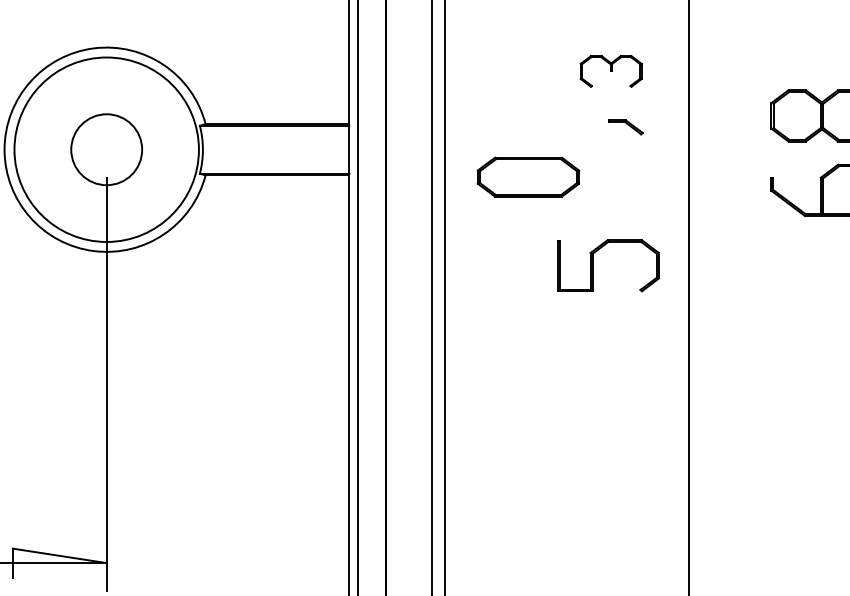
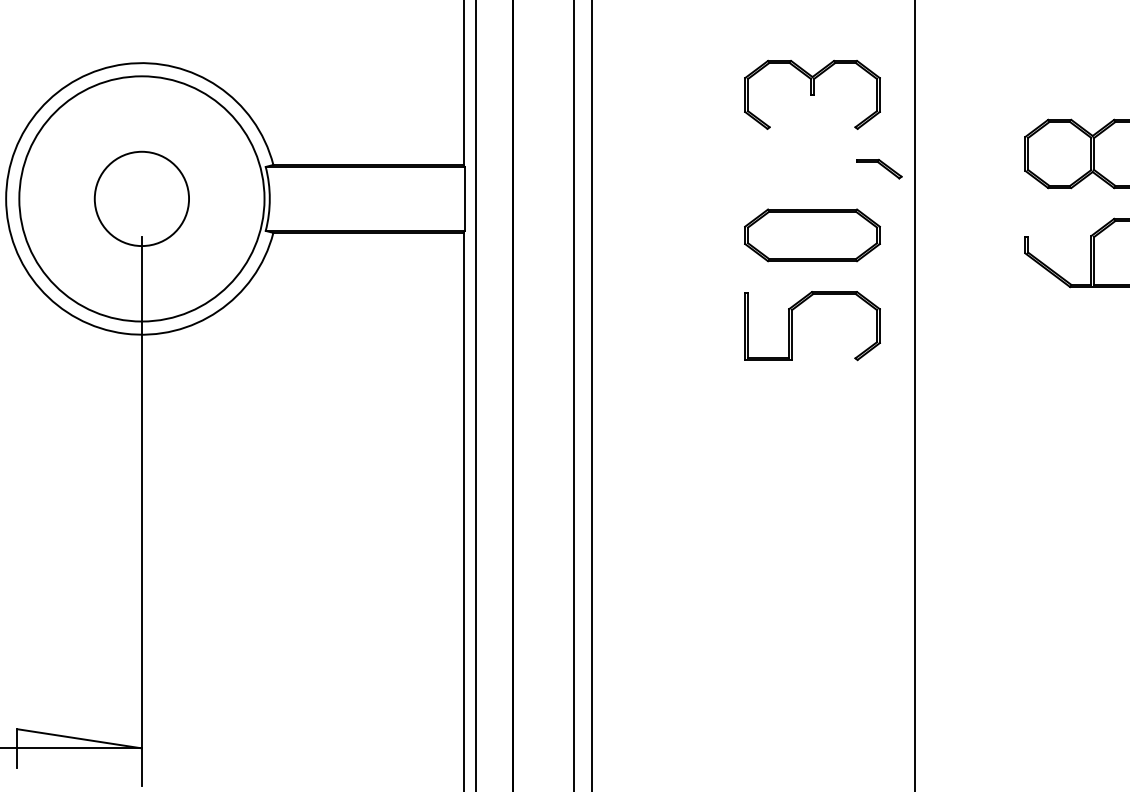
part: (611, 71) -> (812, 94), size x1.67
part: (626, 127) -> (879, 169), moved
part: (528, 177) -> (812, 235), moved
part: (593, 266) -> (792, 326), moved

